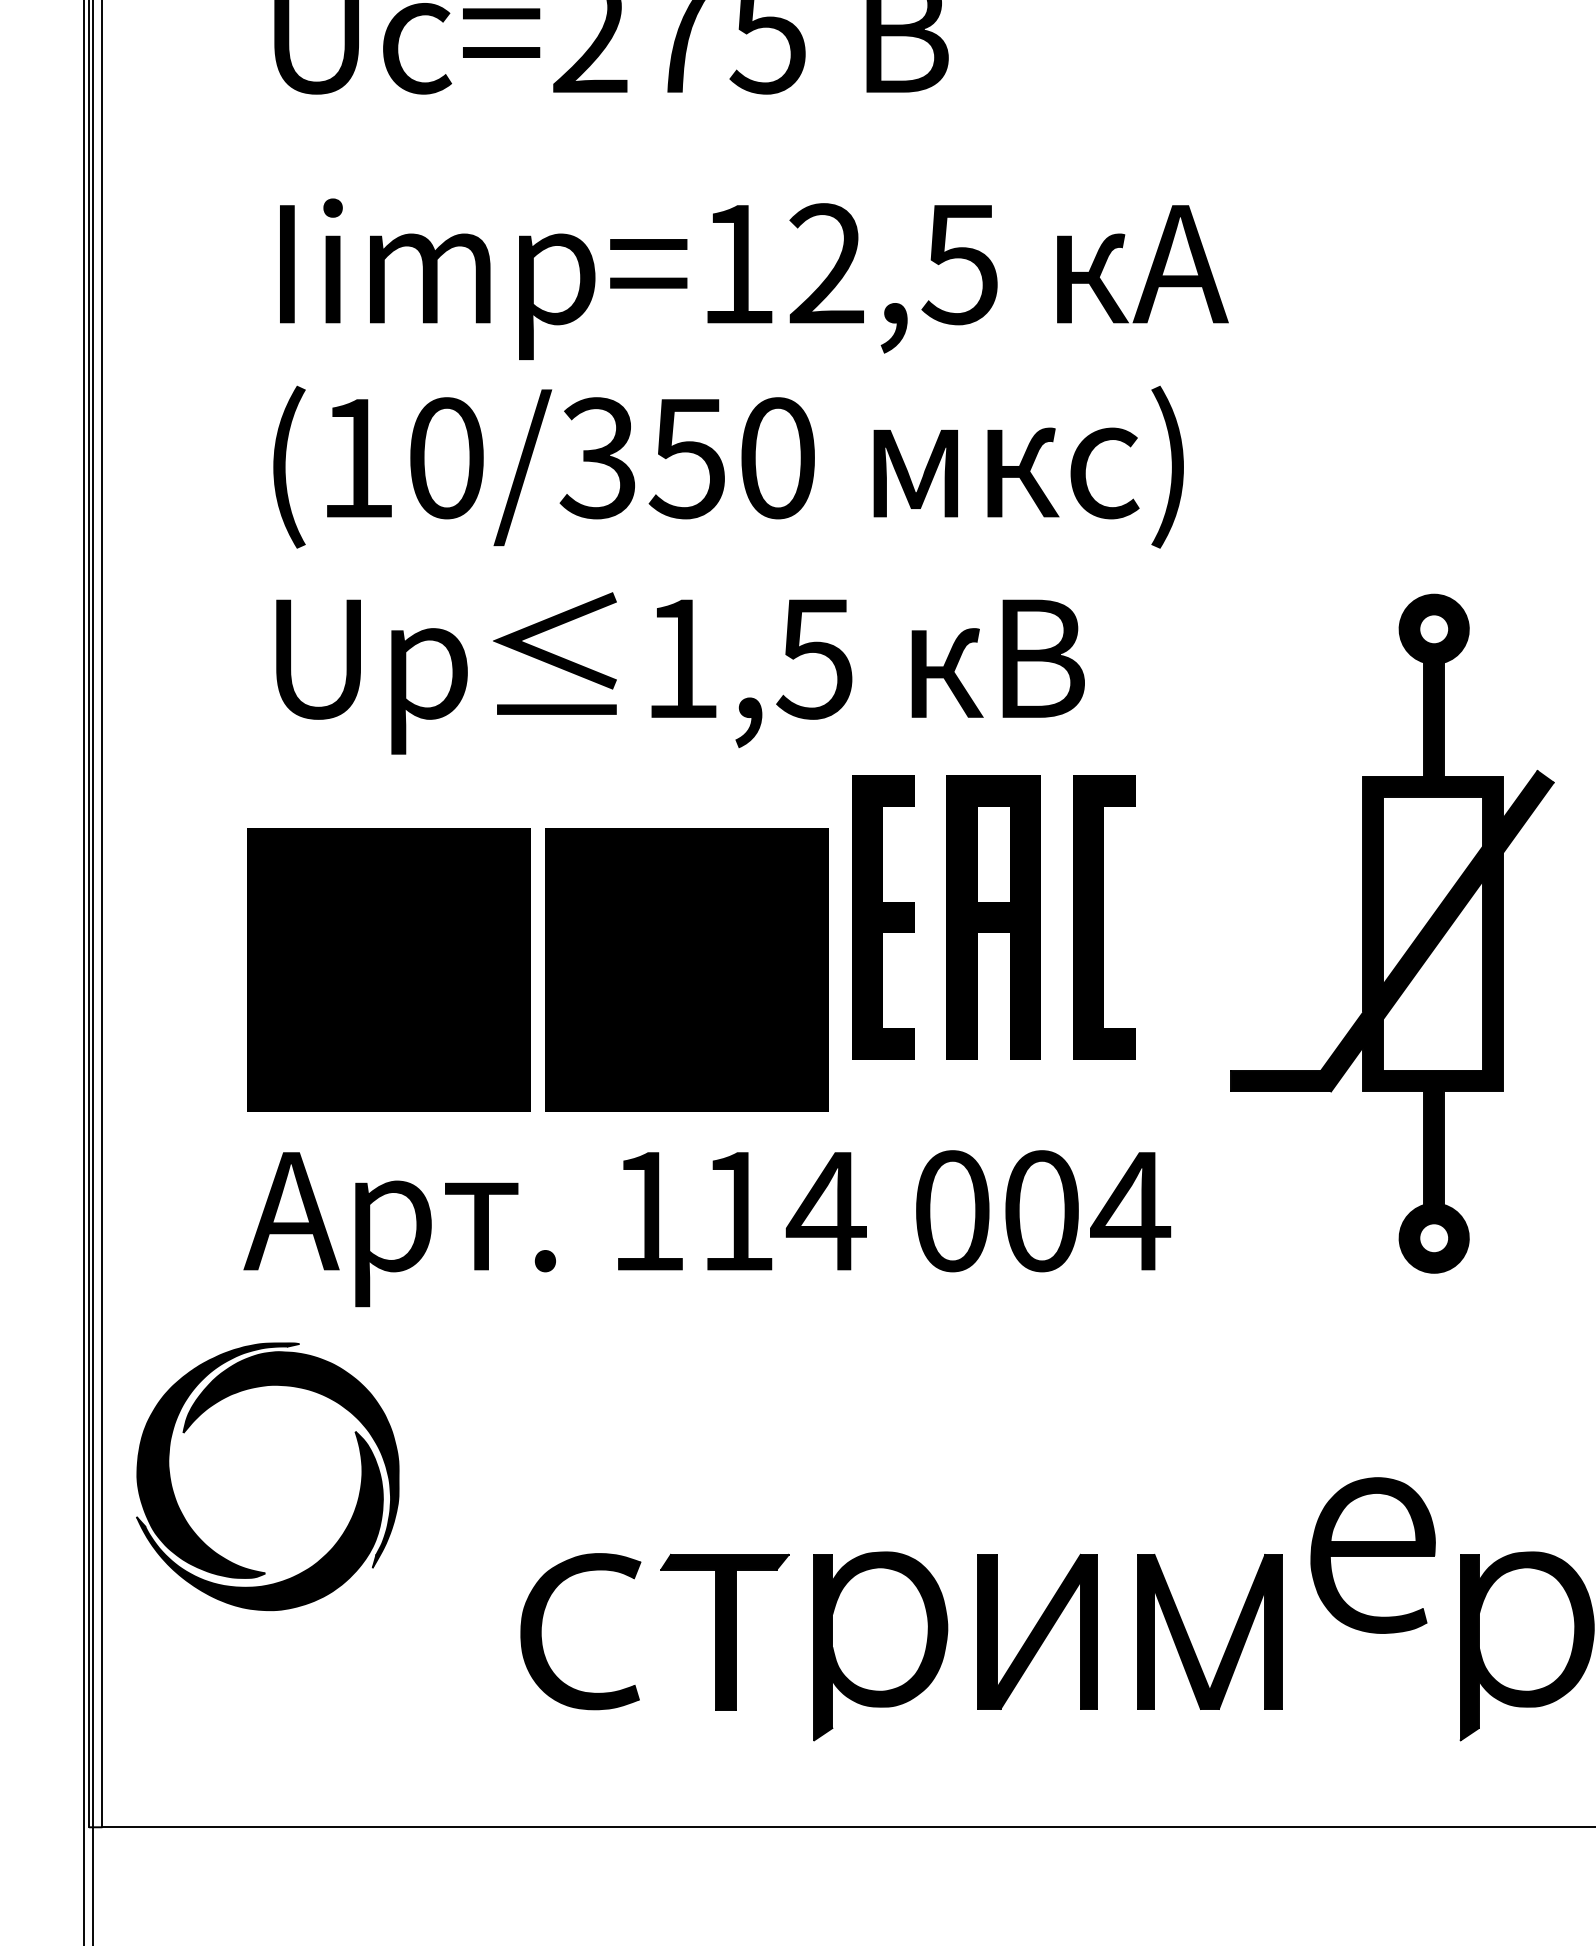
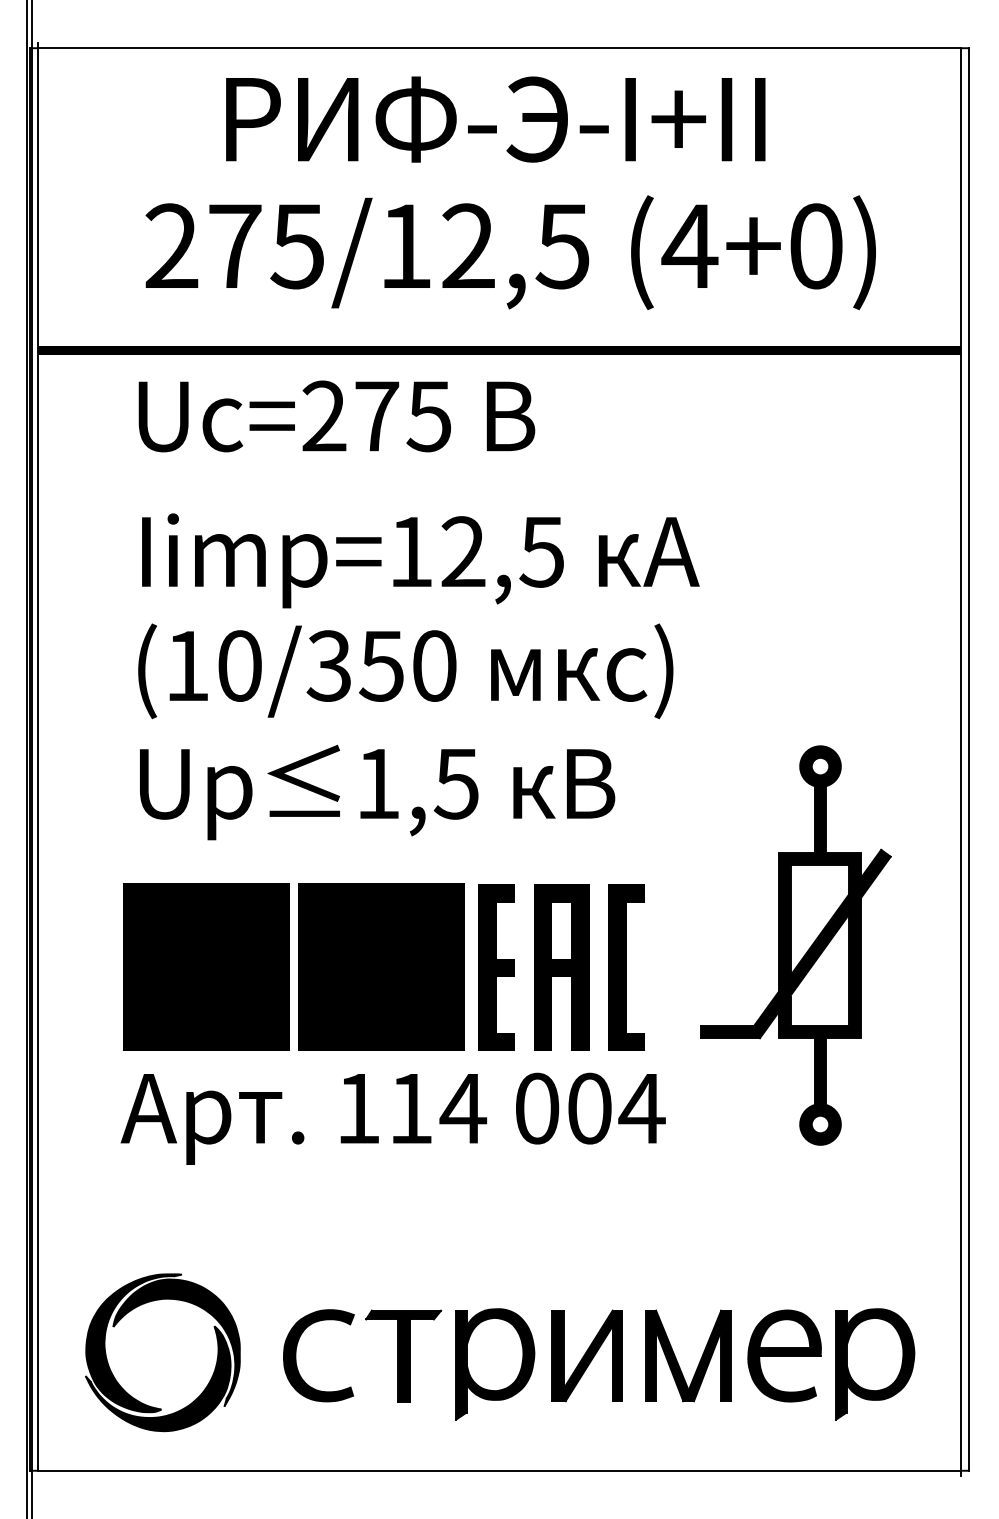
part: (993, 916) -> (561, 967), moved
part: (236, 1394) -> (144, 1304), moved
part: (1372, 1554) -> (784, 1355), moved

